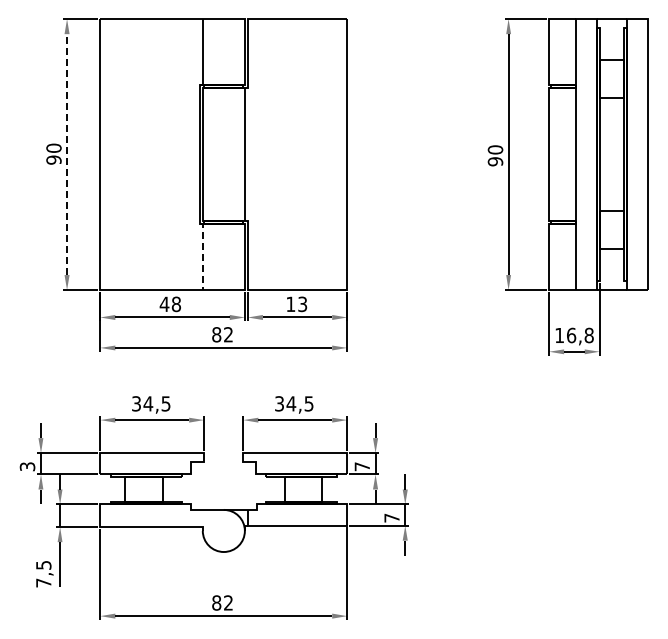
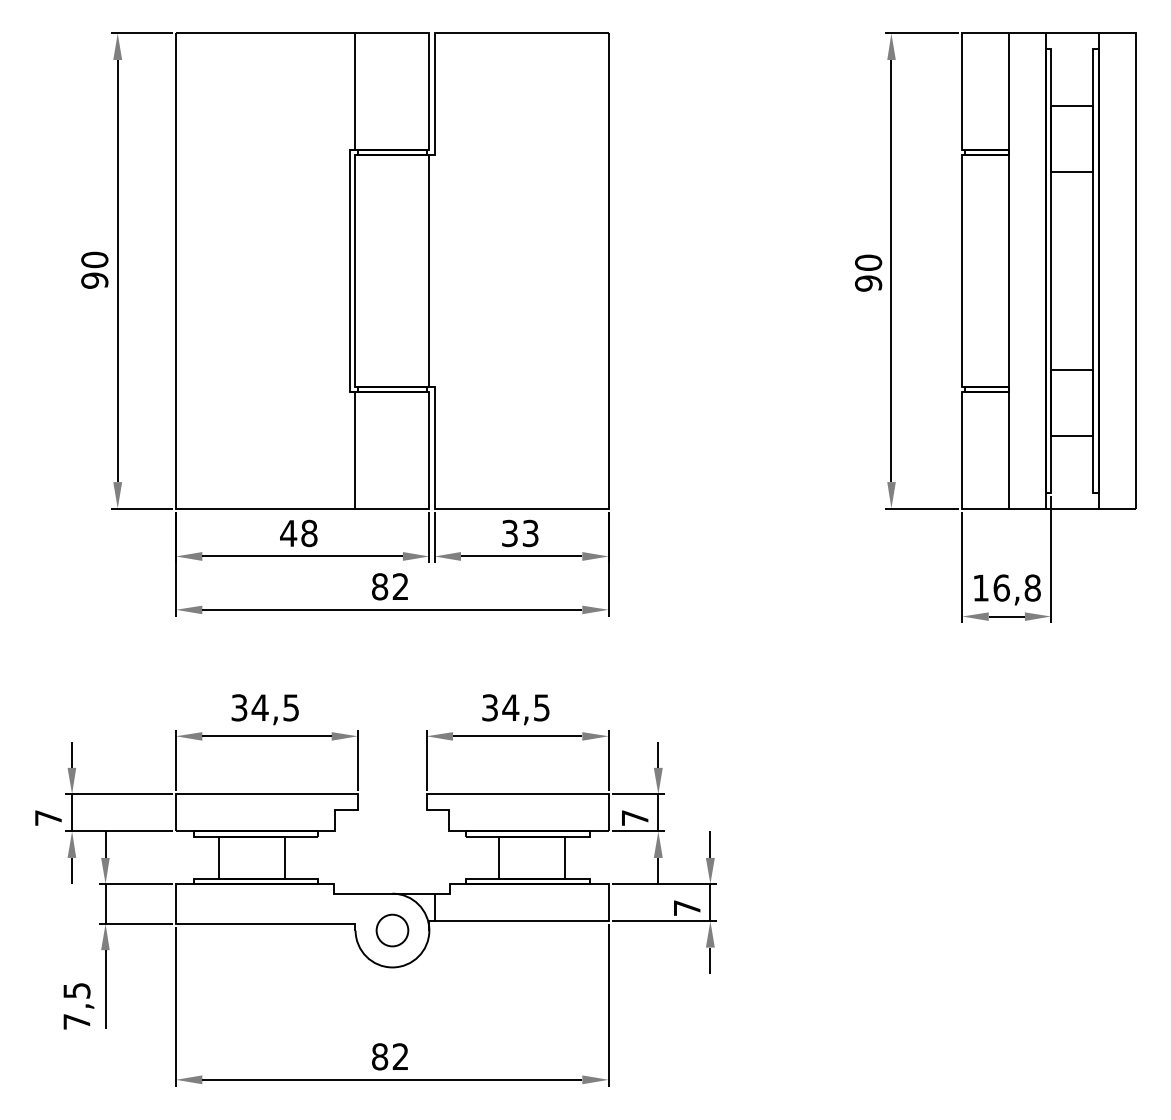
line: (67, 154) -> (118, 270), dashed -> solid
line: (202, 255) -> (355, 447), dashed -> solid
text: (290, 304) -> (509, 533), 13 -> 33
text: (27, 466) -> (48, 817), 3 -> 7
circle: (223, 530) -> (391, 929), added

